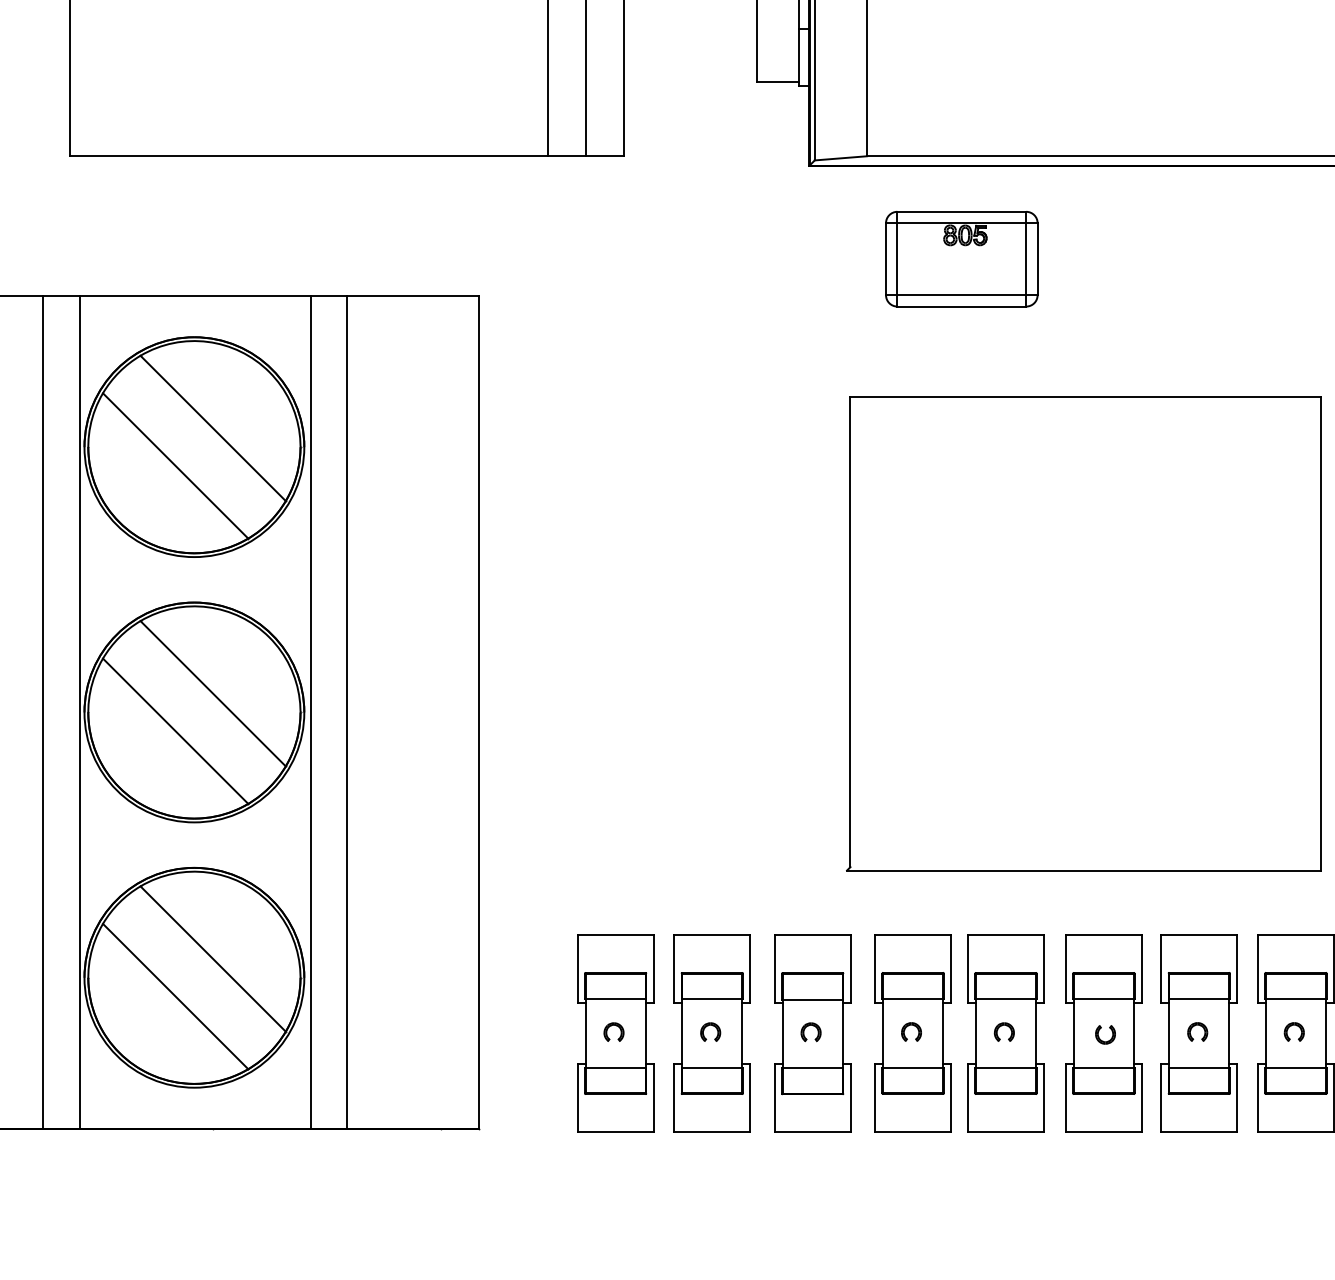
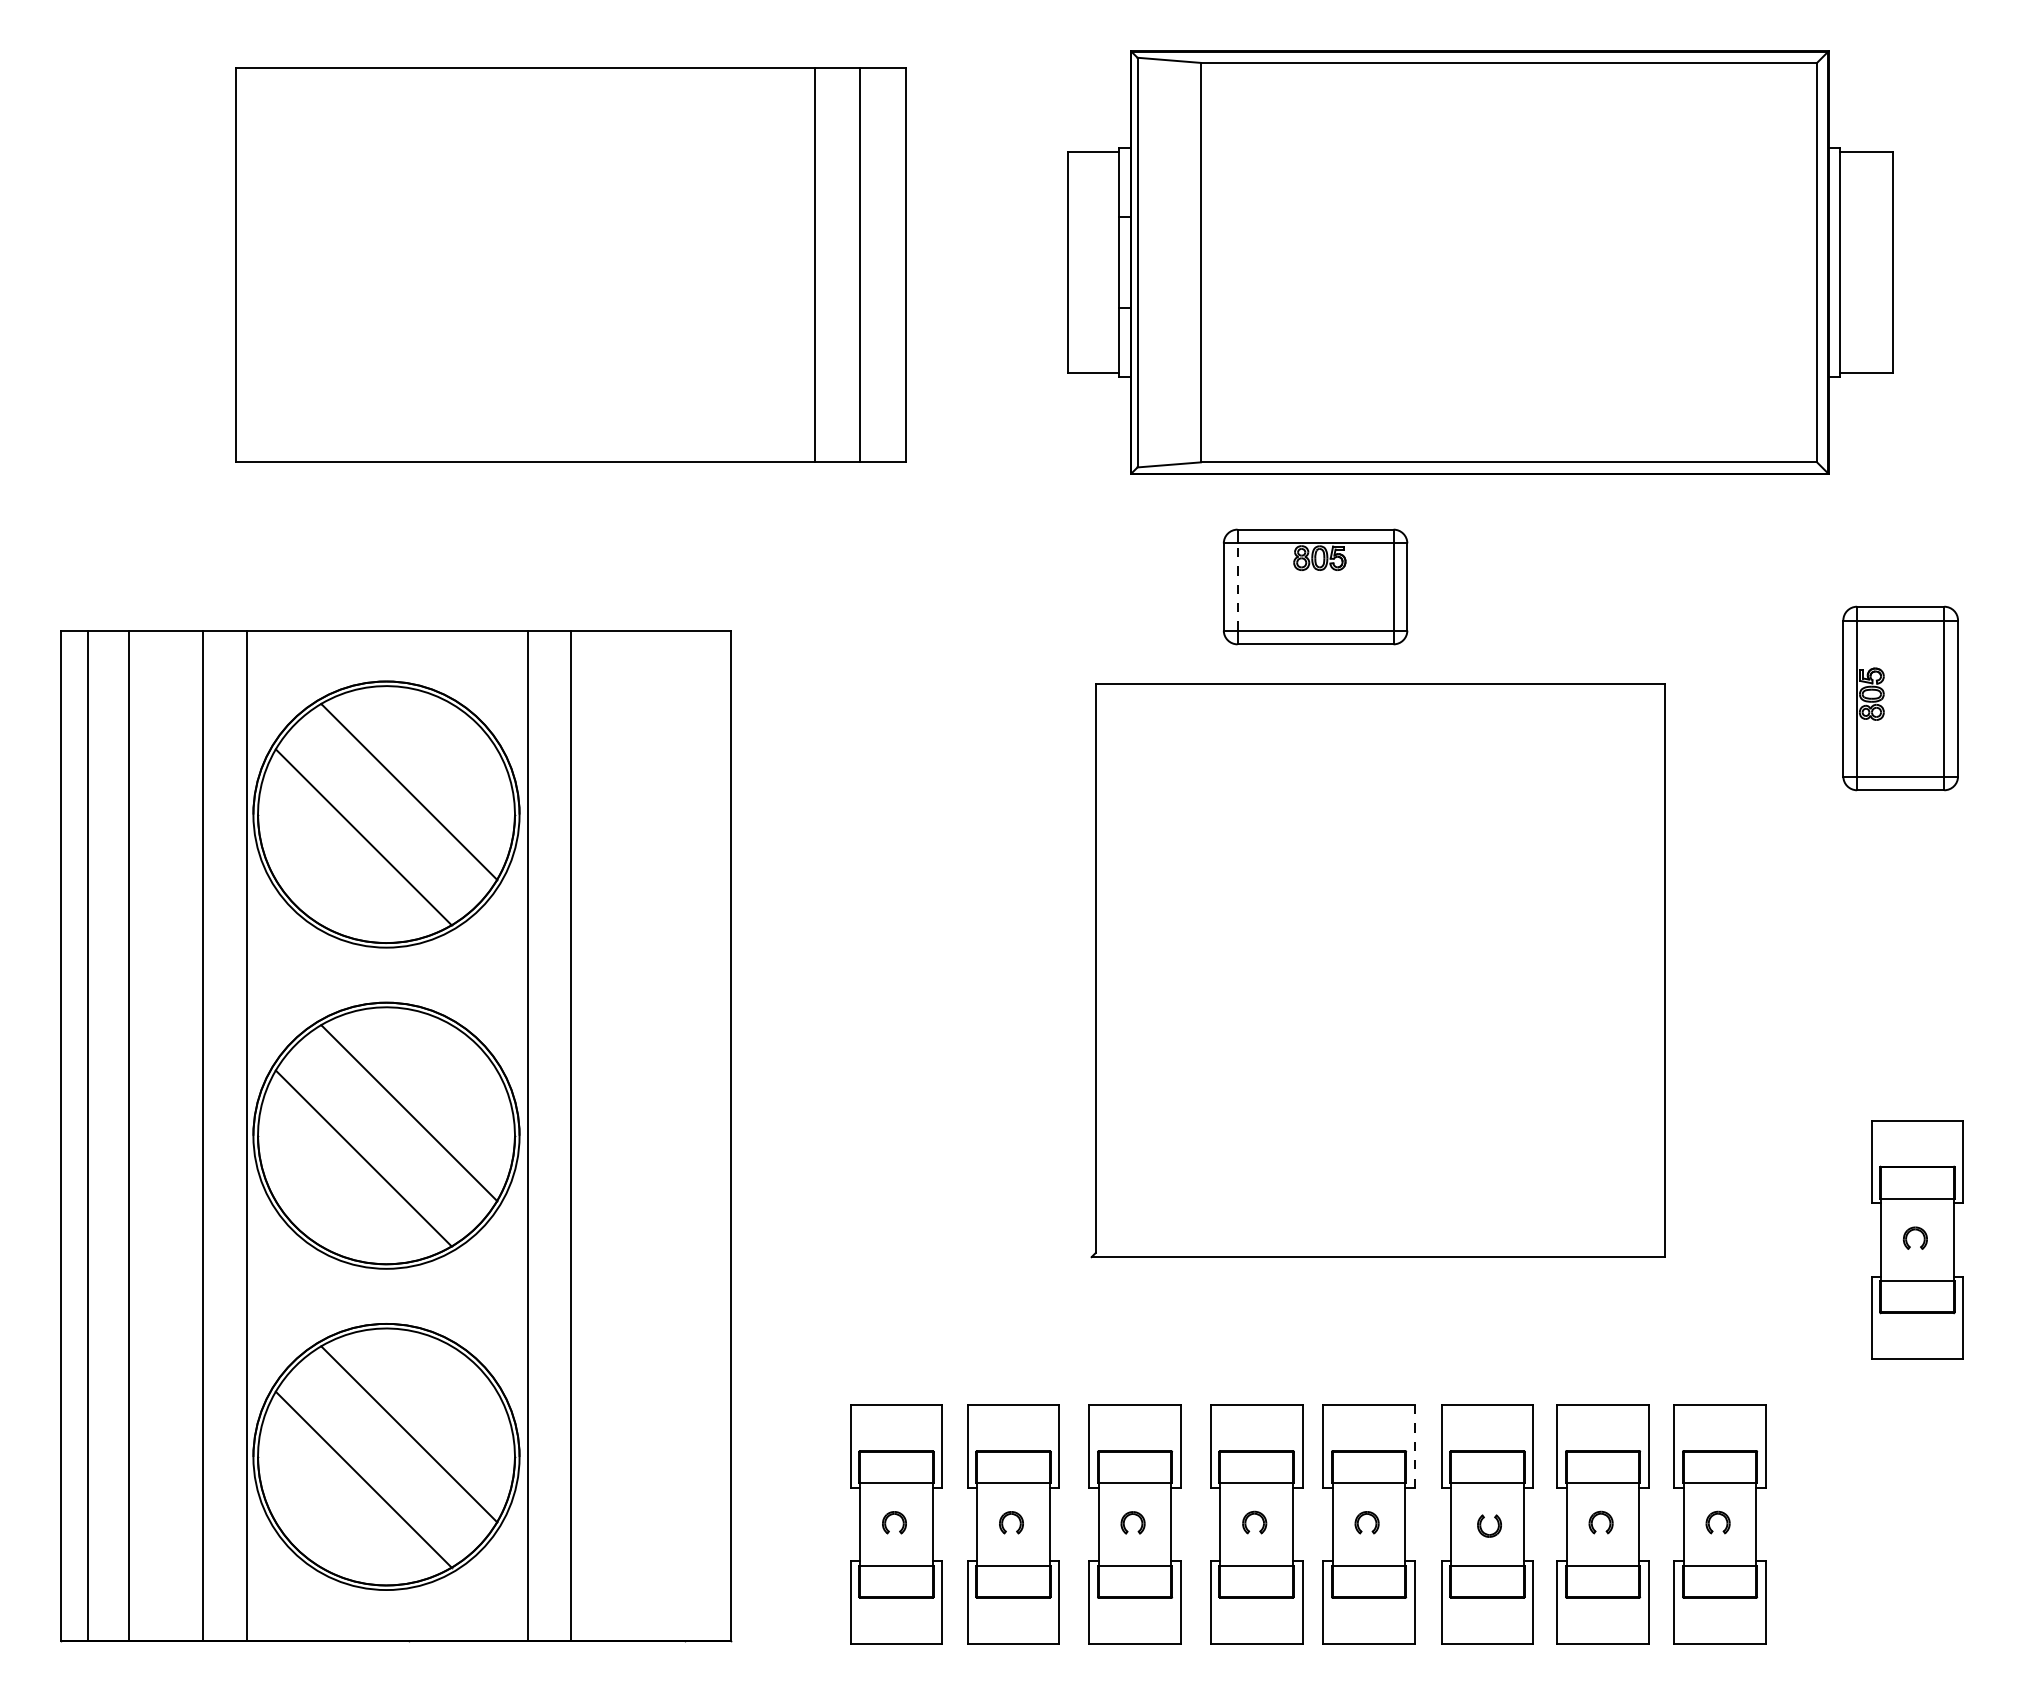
line: (897, 259) -> (1237, 587), solid -> dashed
part: (1083, 633) -> (1377, 970), moved
line: (1043, 968) -> (1414, 1445), solid -> dashed

